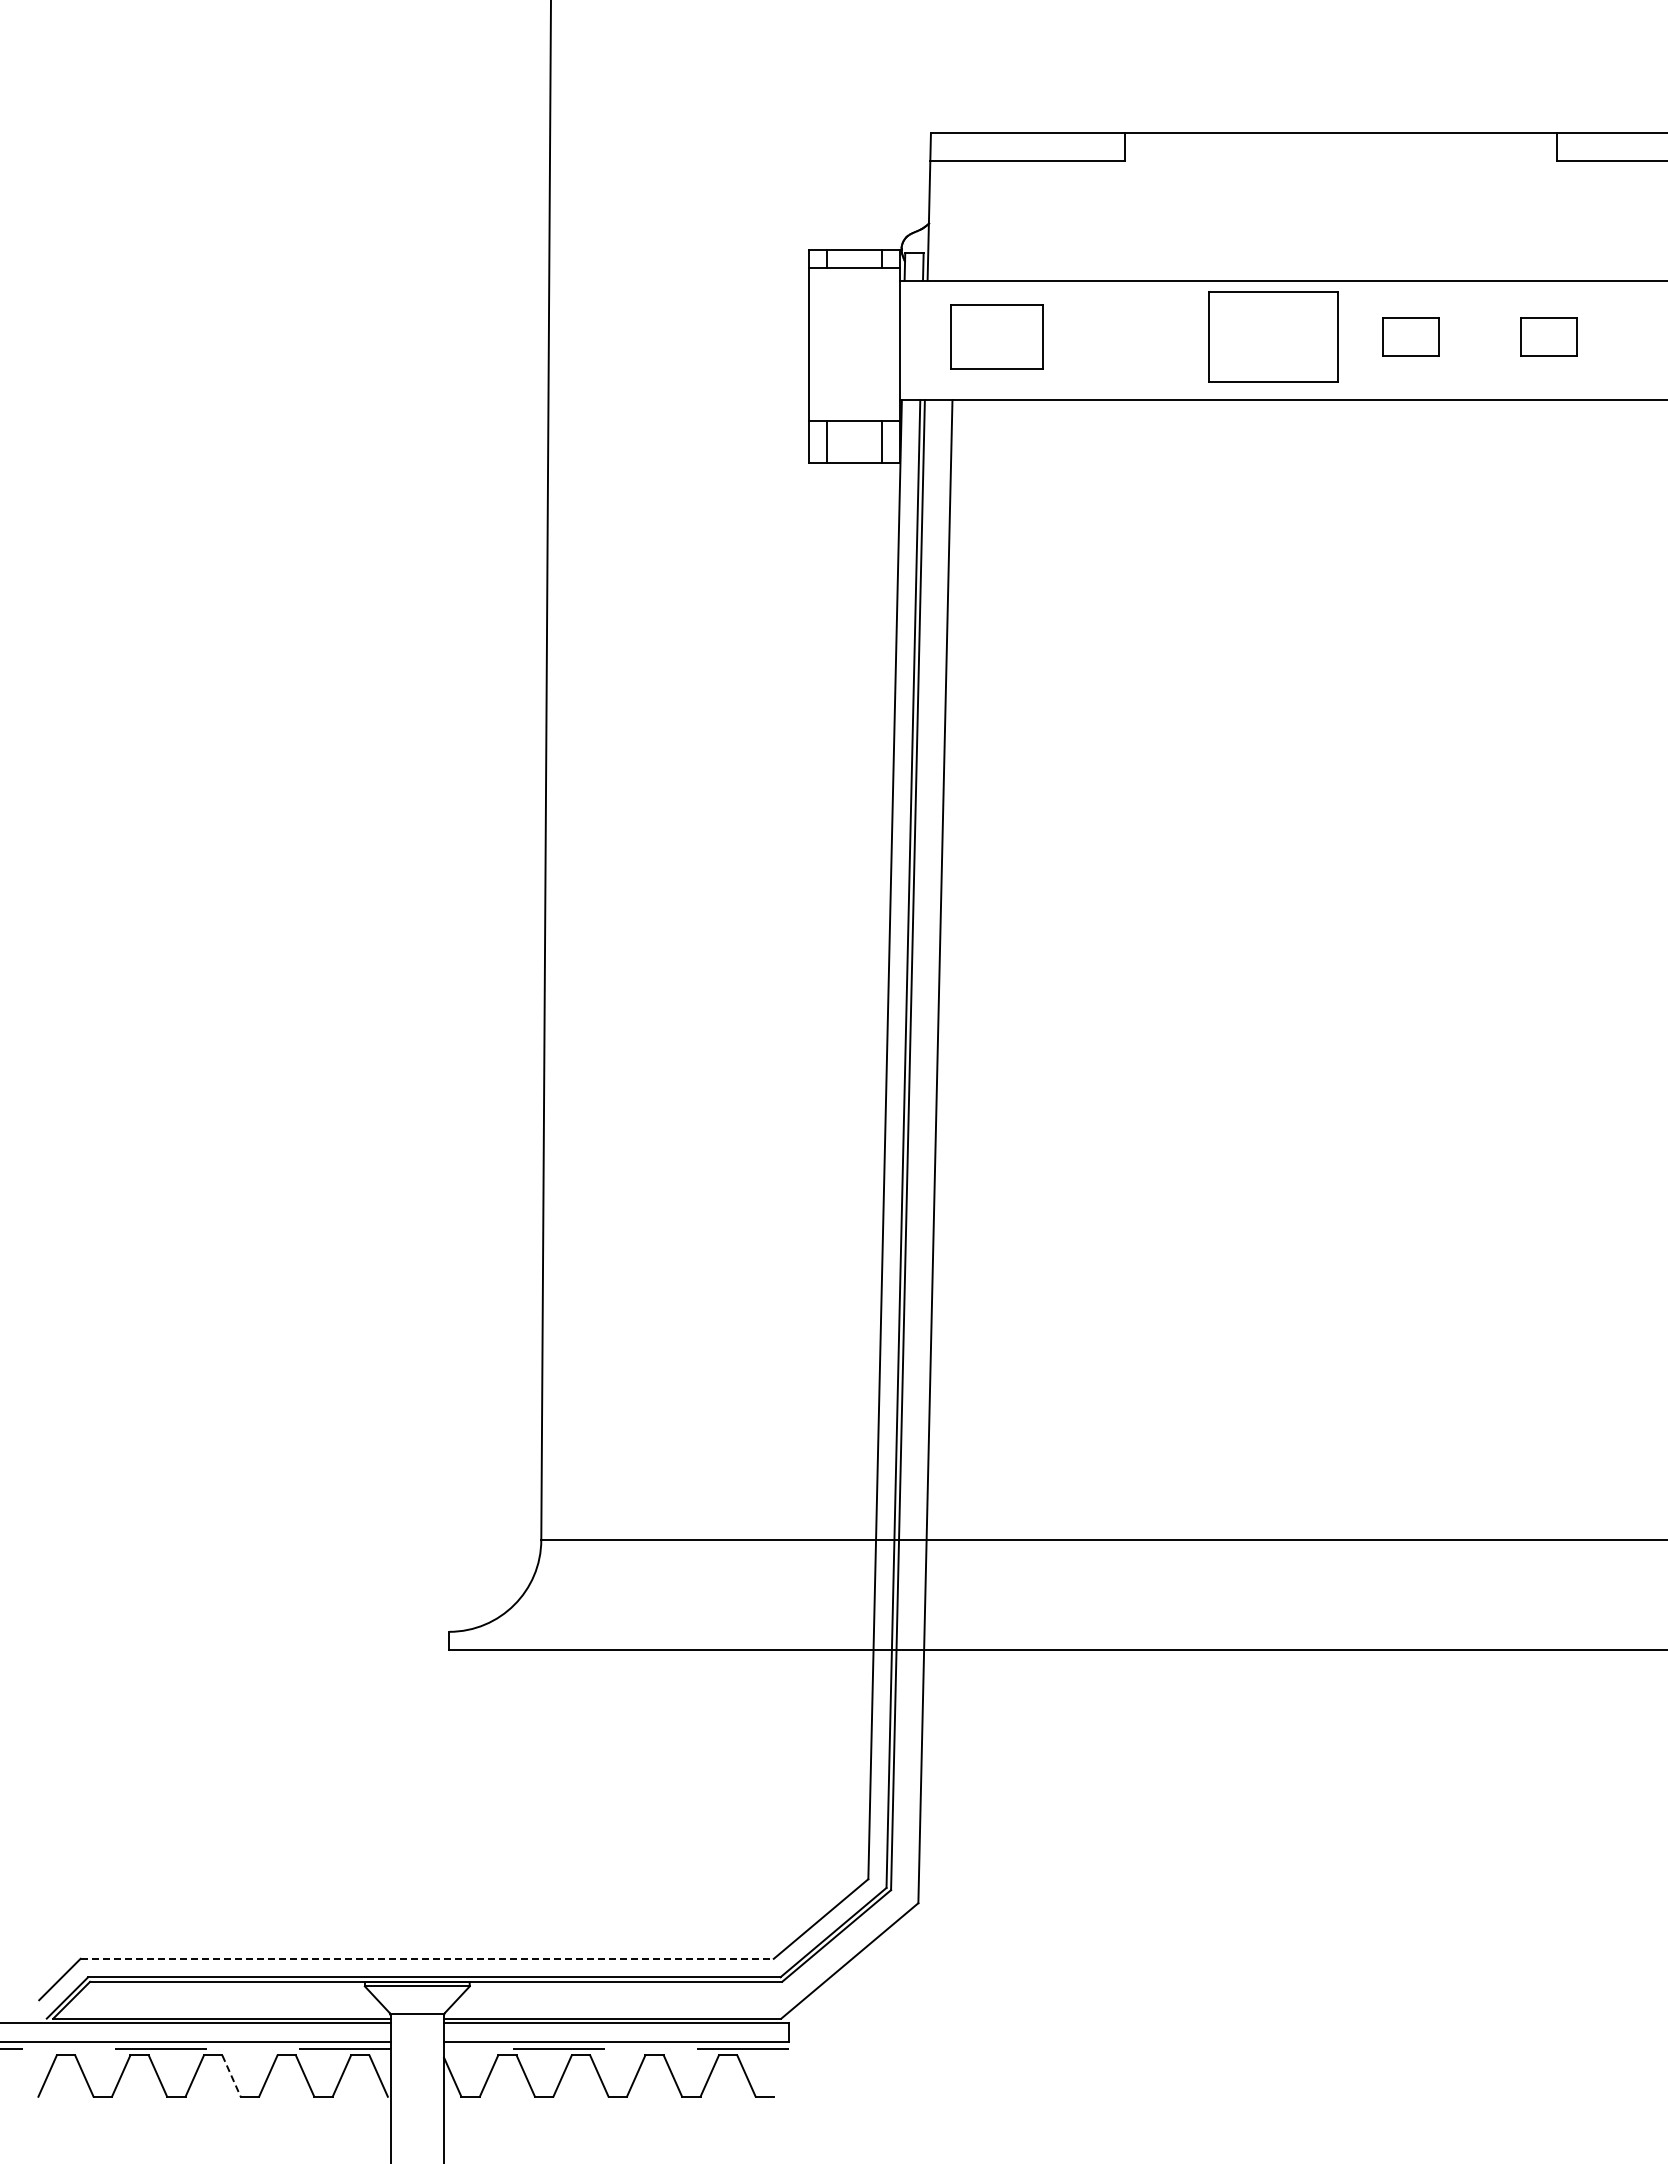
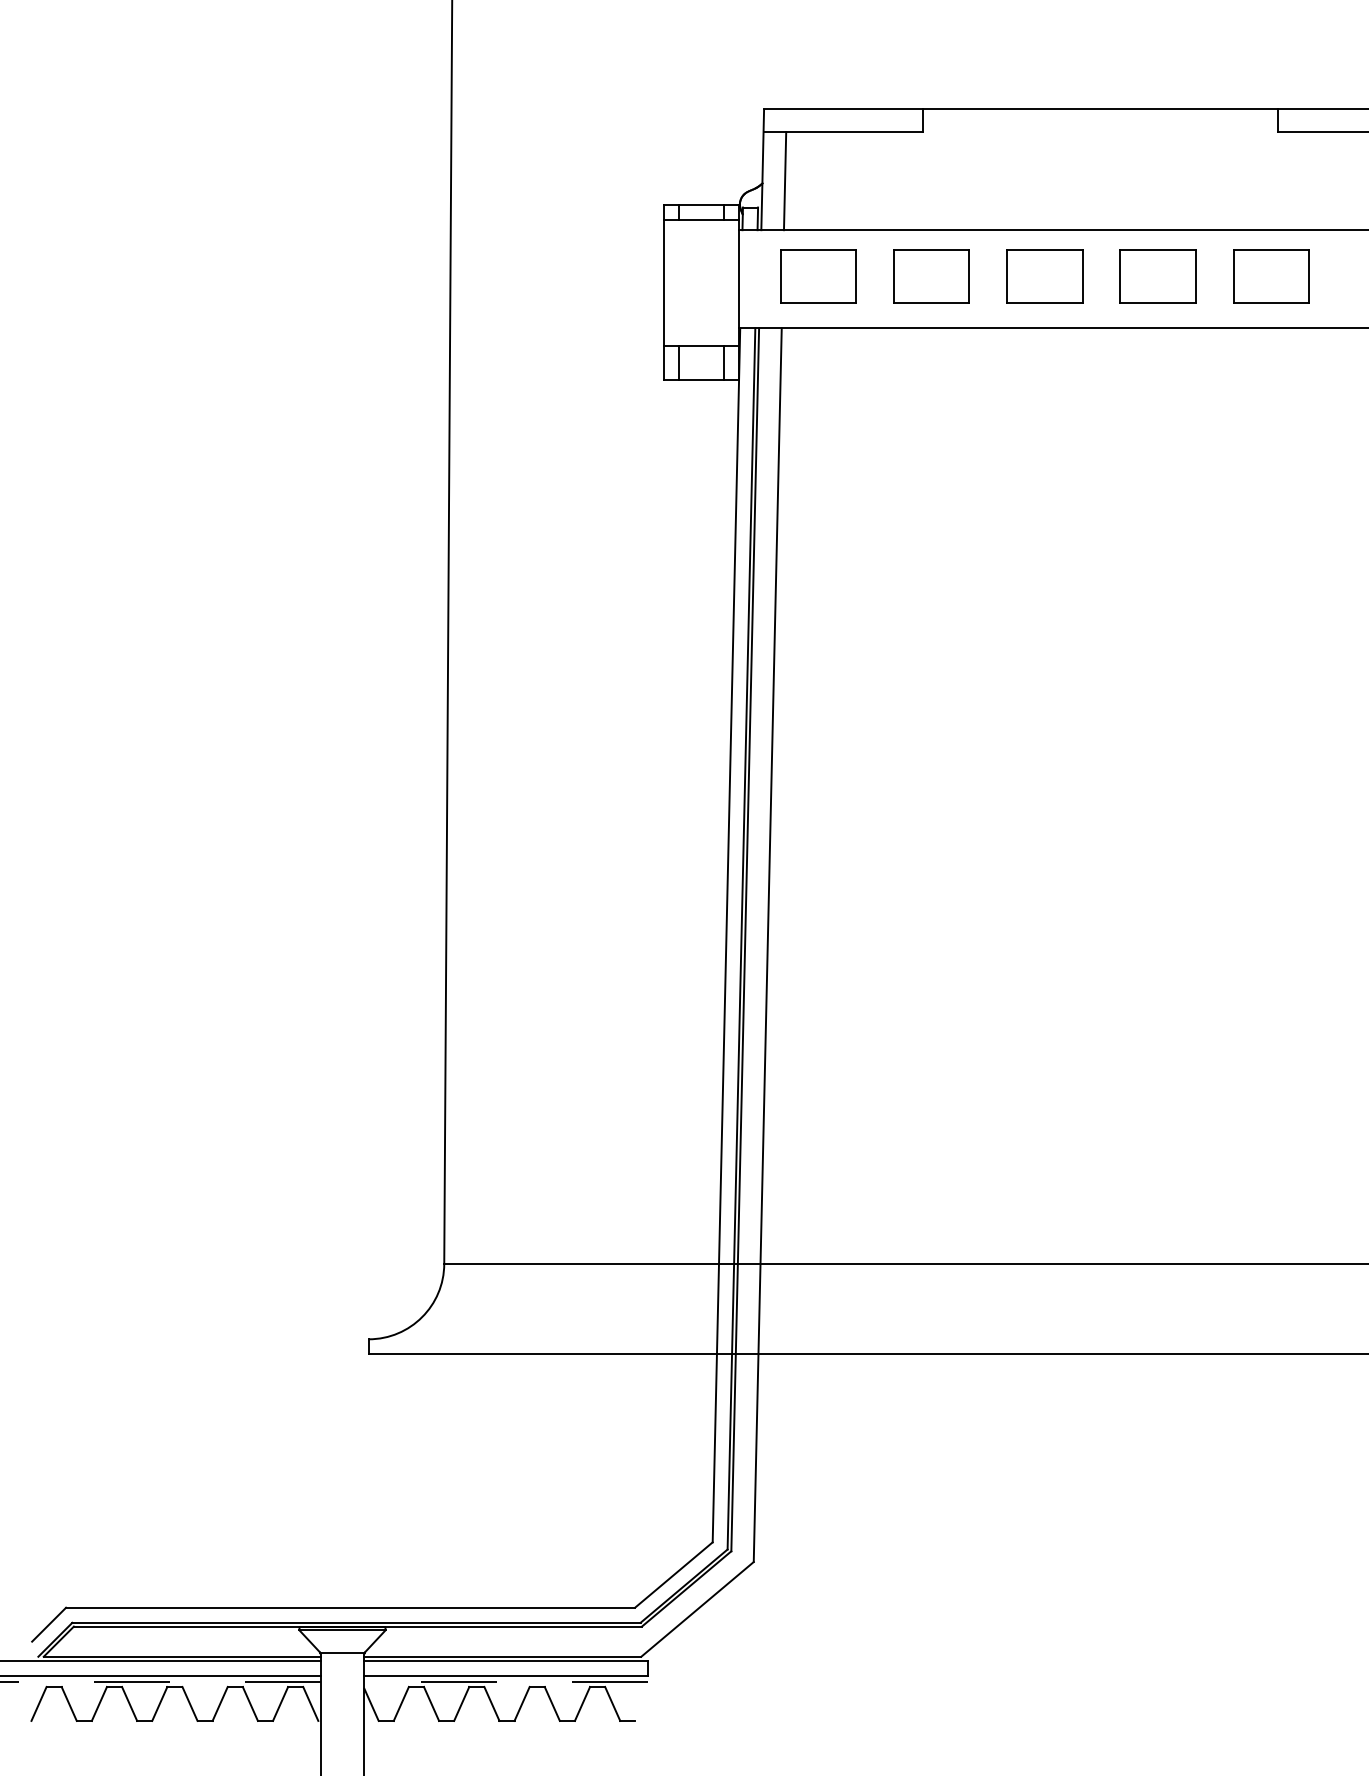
line: (956, 220) -> (785, 180), added
part: (1134, 336) -> (931, 276), added
part: (1272, 336) -> (1044, 276), size x0.71
part: (1410, 336) -> (1157, 276), size x1.67
part: (1548, 336) -> (1270, 276), size x1.67
line: (427, 1958) -> (350, 1607), dashed -> solid
line: (231, 2076) -> (189, 1704), dashed -> solid

